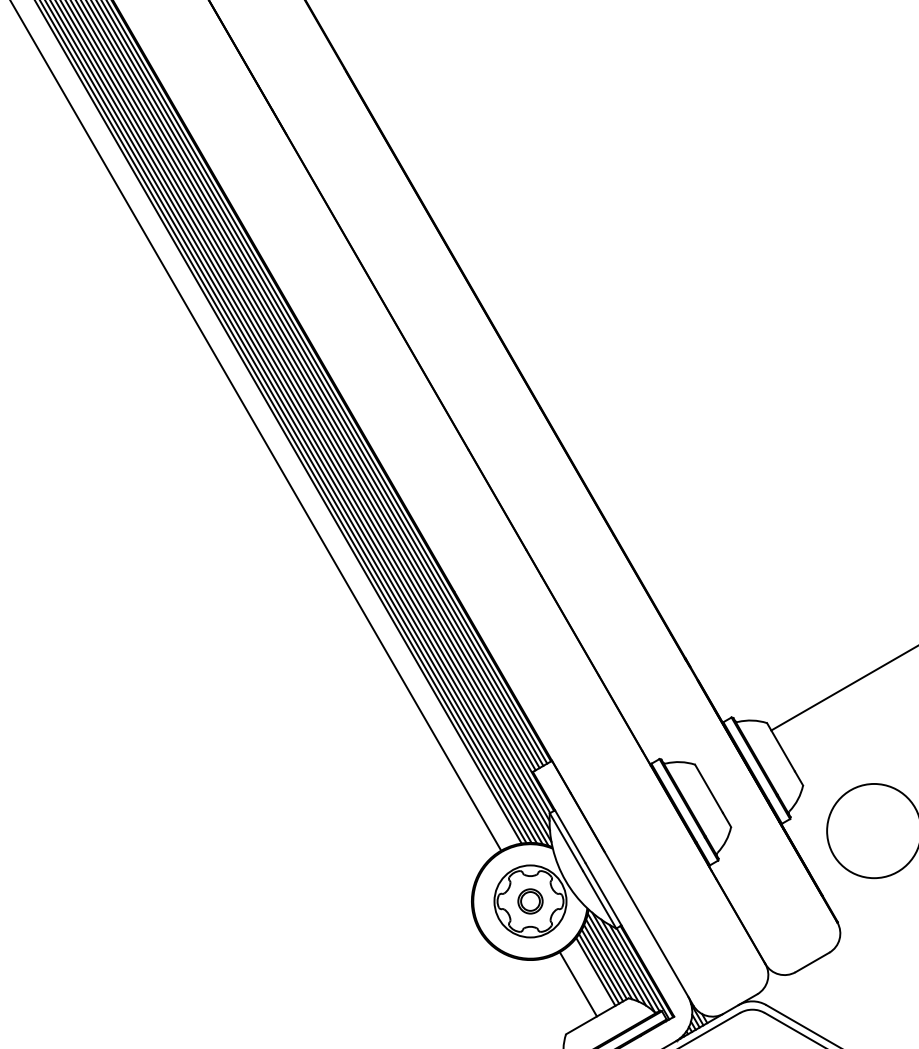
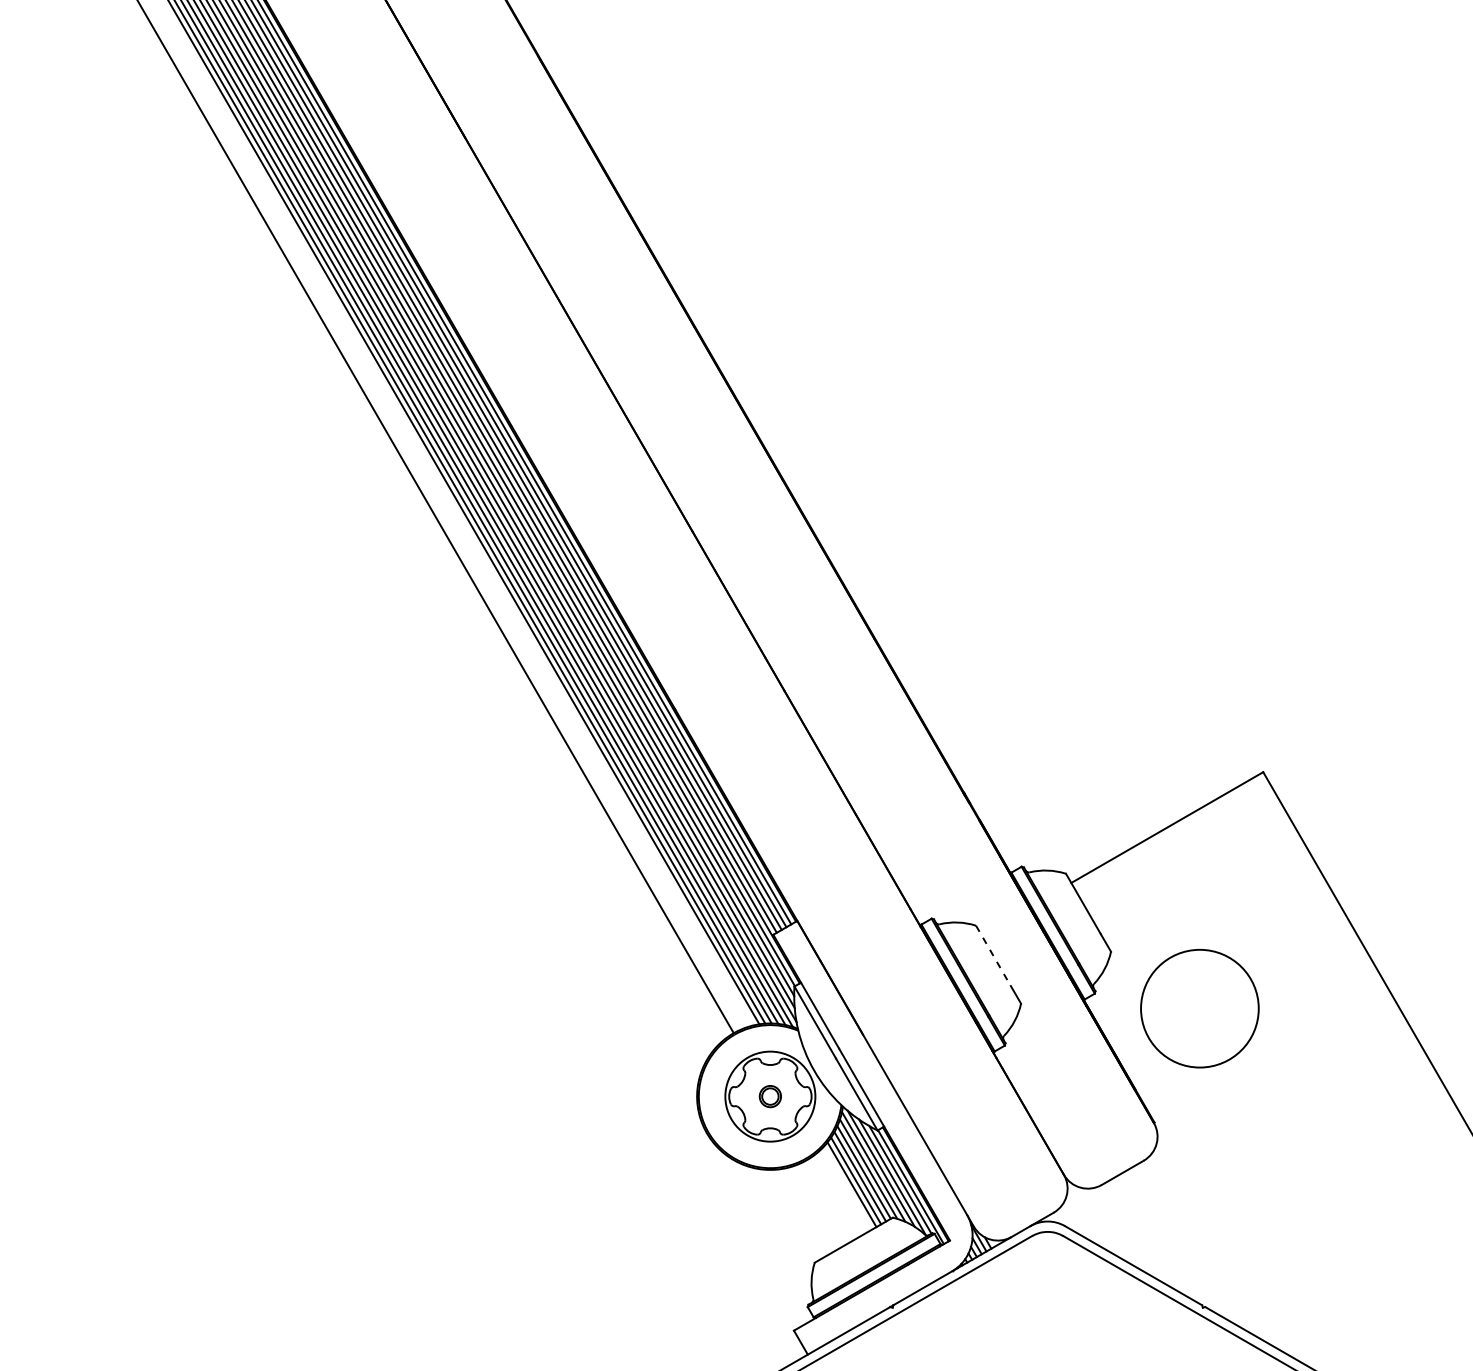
line: (709, 788) -> (993, 955), solid -> dashed
part: (530, 901) -> (770, 1096), size x0.7
line: (578, 984) -> (830, 1200), removed

